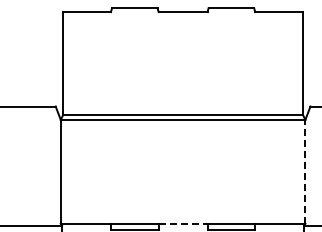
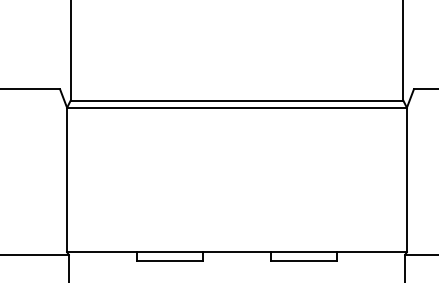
line: (305, 171) -> (407, 179), dashed -> solid
line: (183, 223) -> (237, 251), dashed -> solid

